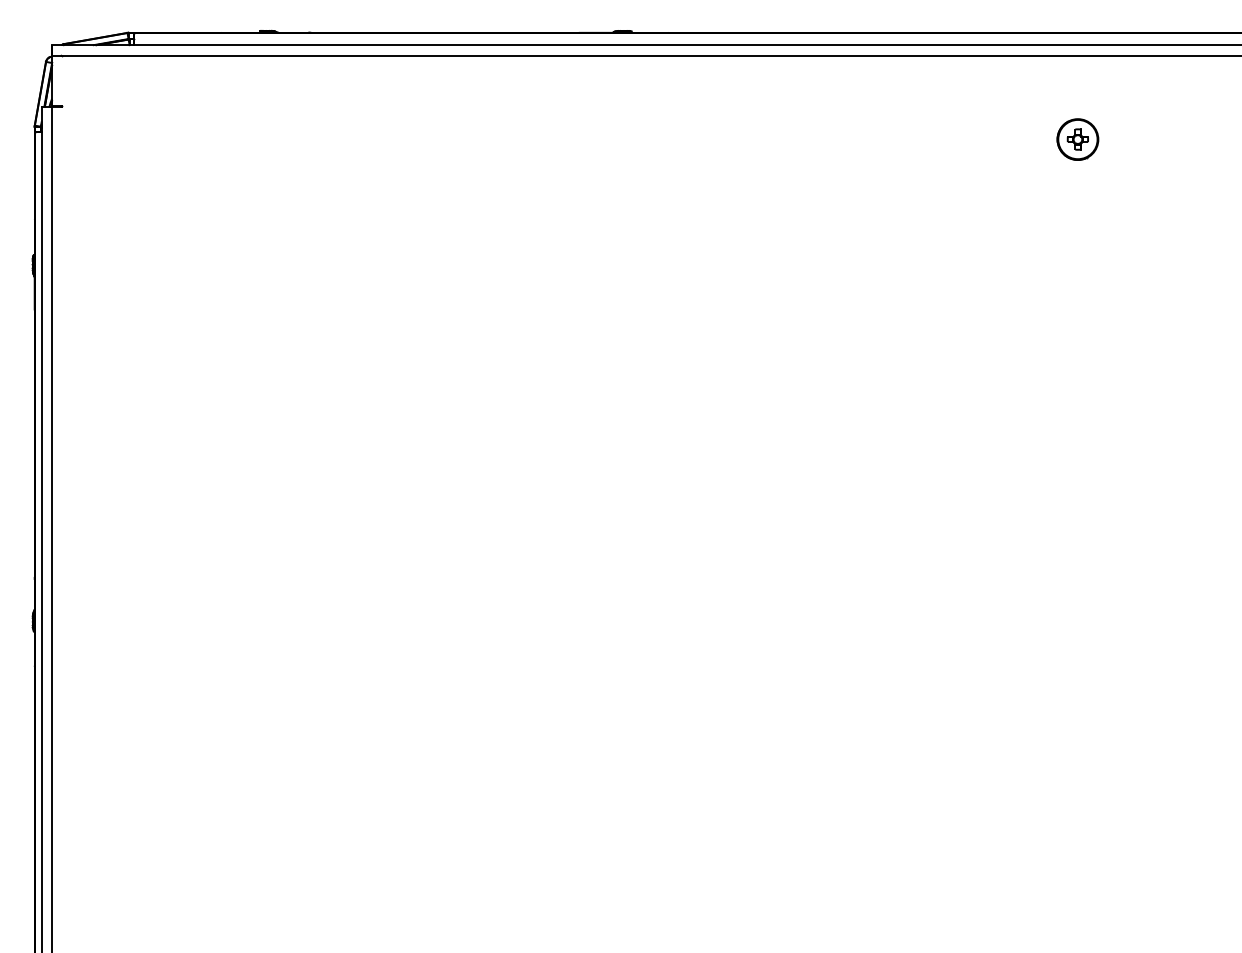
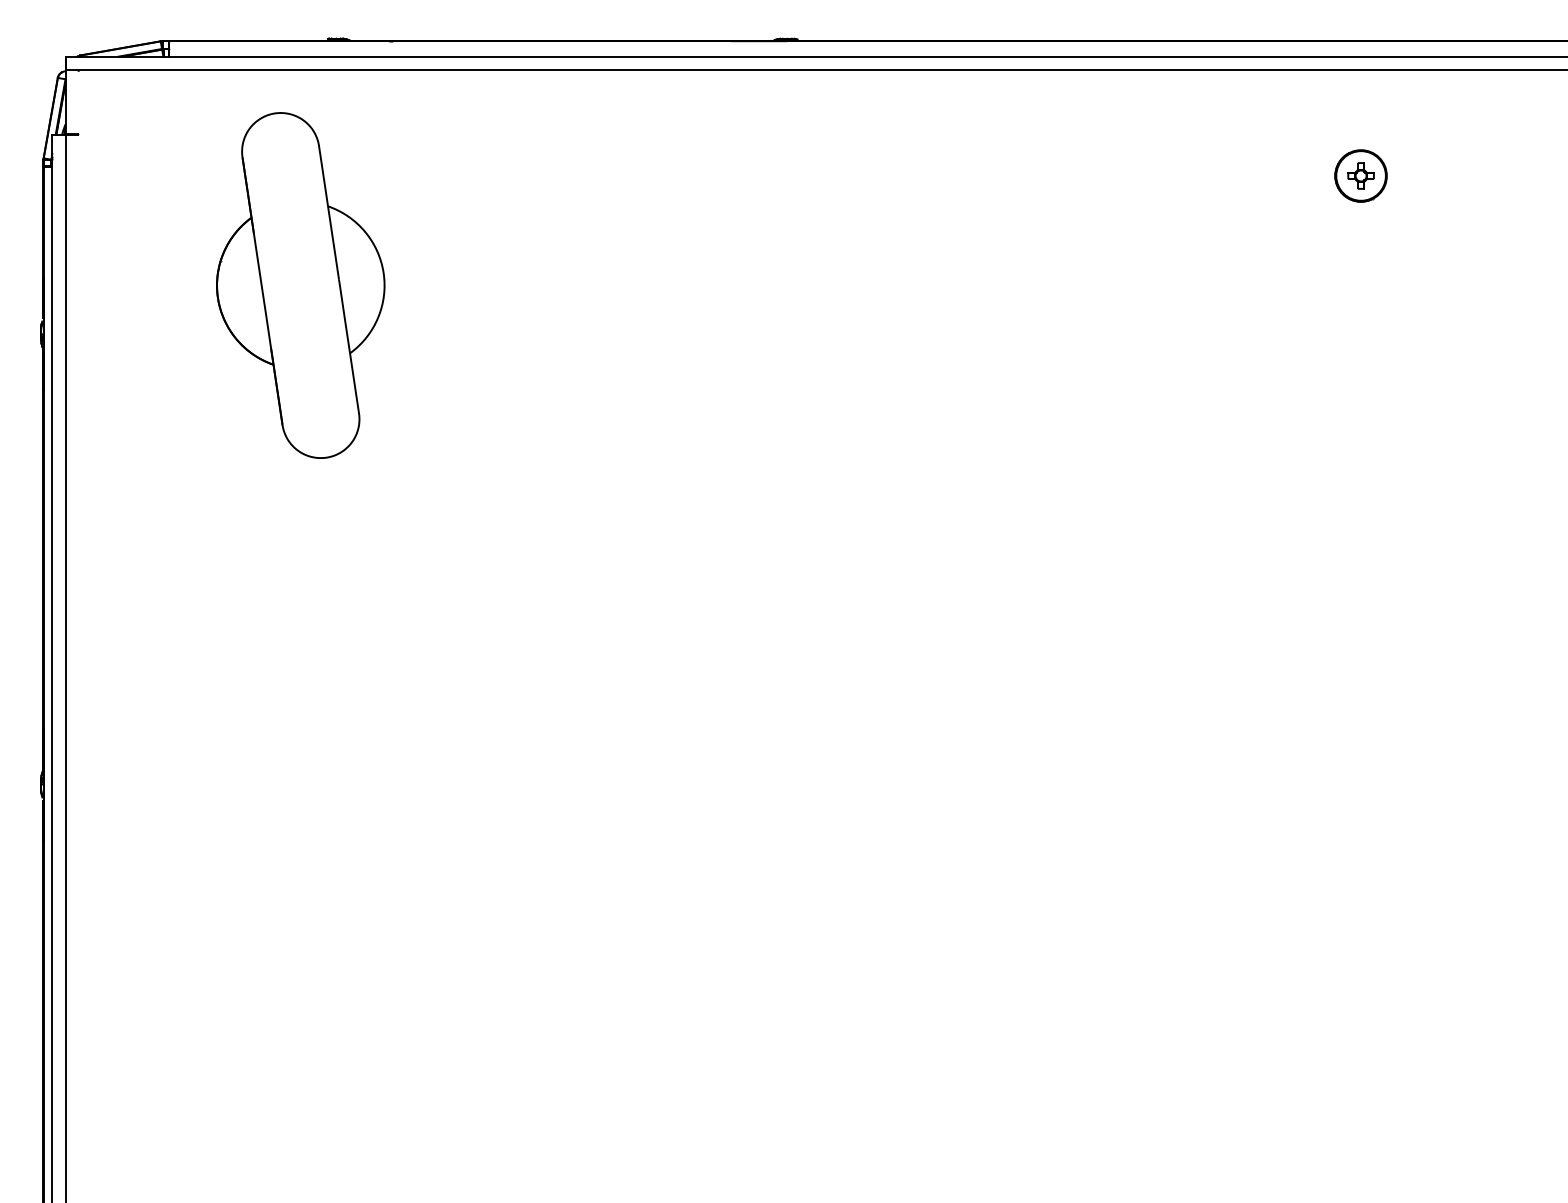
part: (238, 226) -> (300, 285), added

